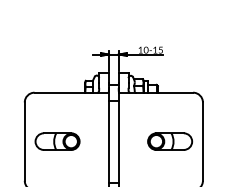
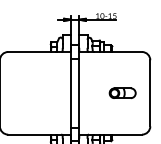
part: (57, 141) -> (27, 93), removed
part: (170, 141) -> (122, 93), size x0.7

